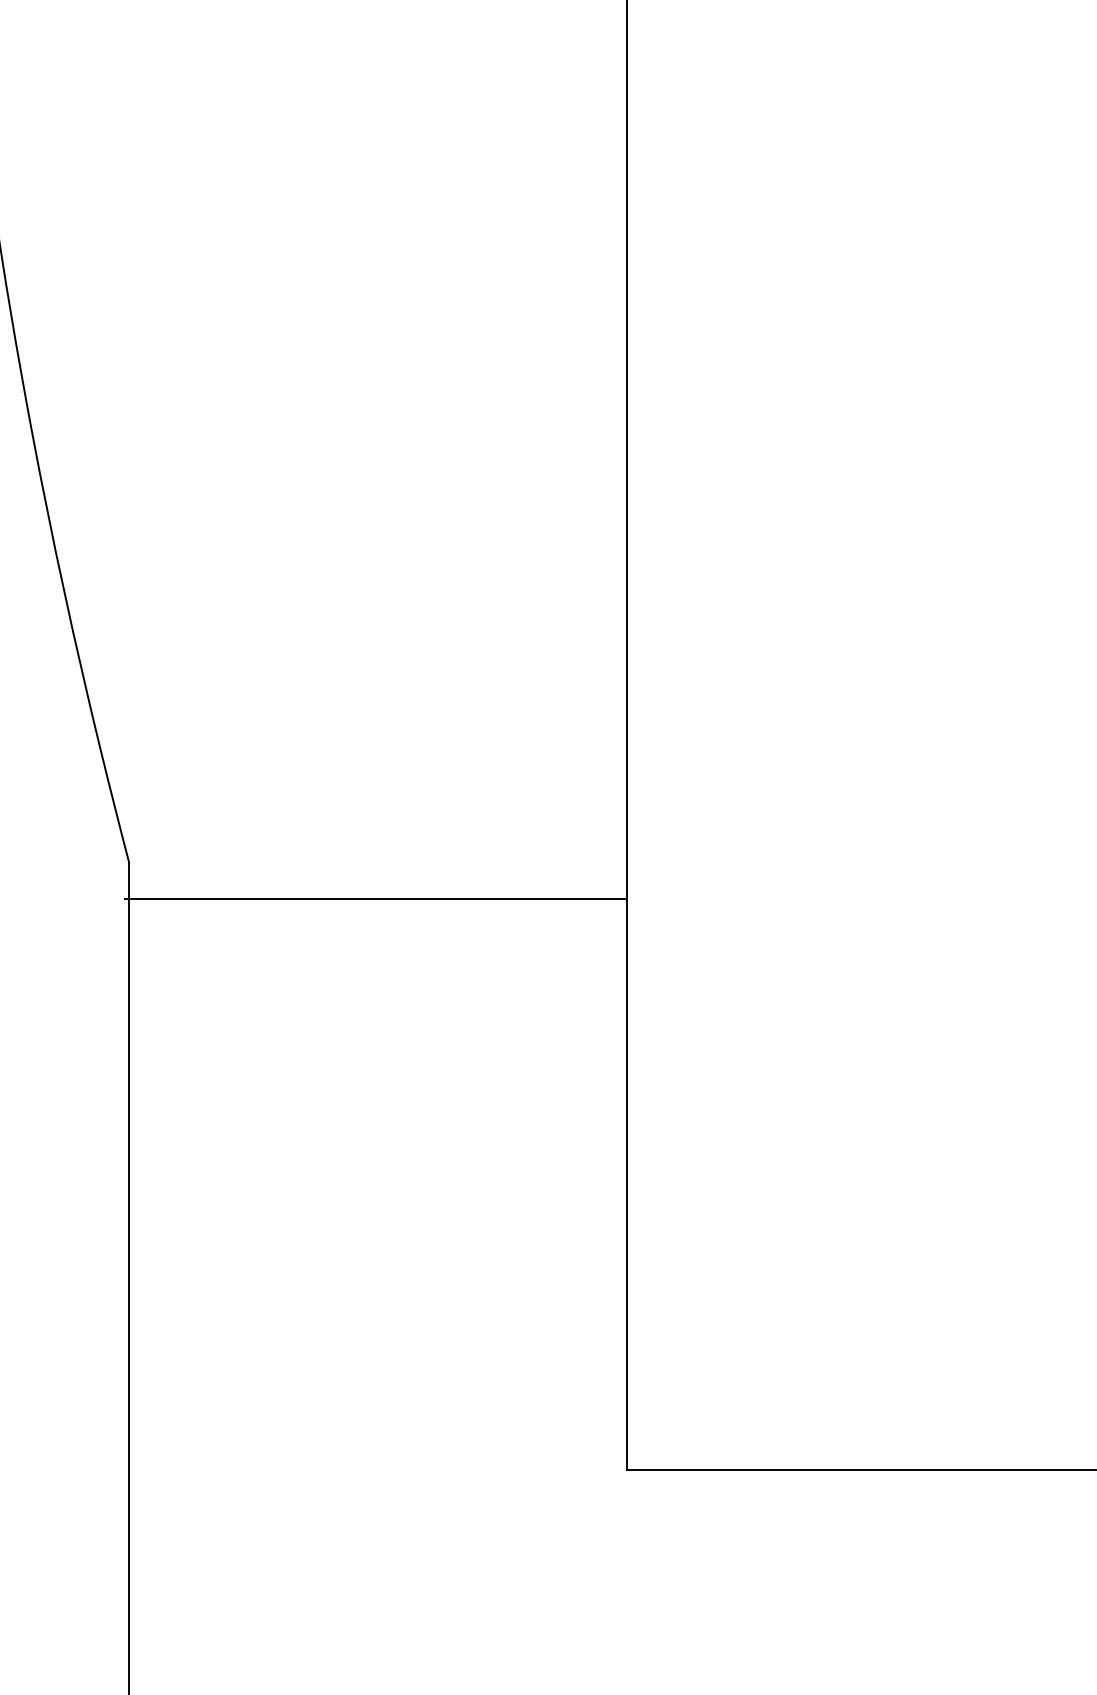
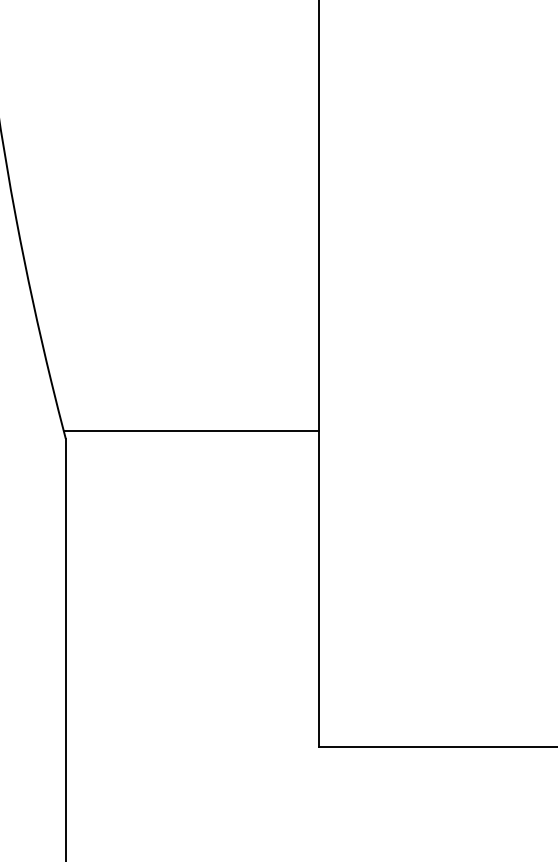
line: (376, 897) -> (191, 430), moved

